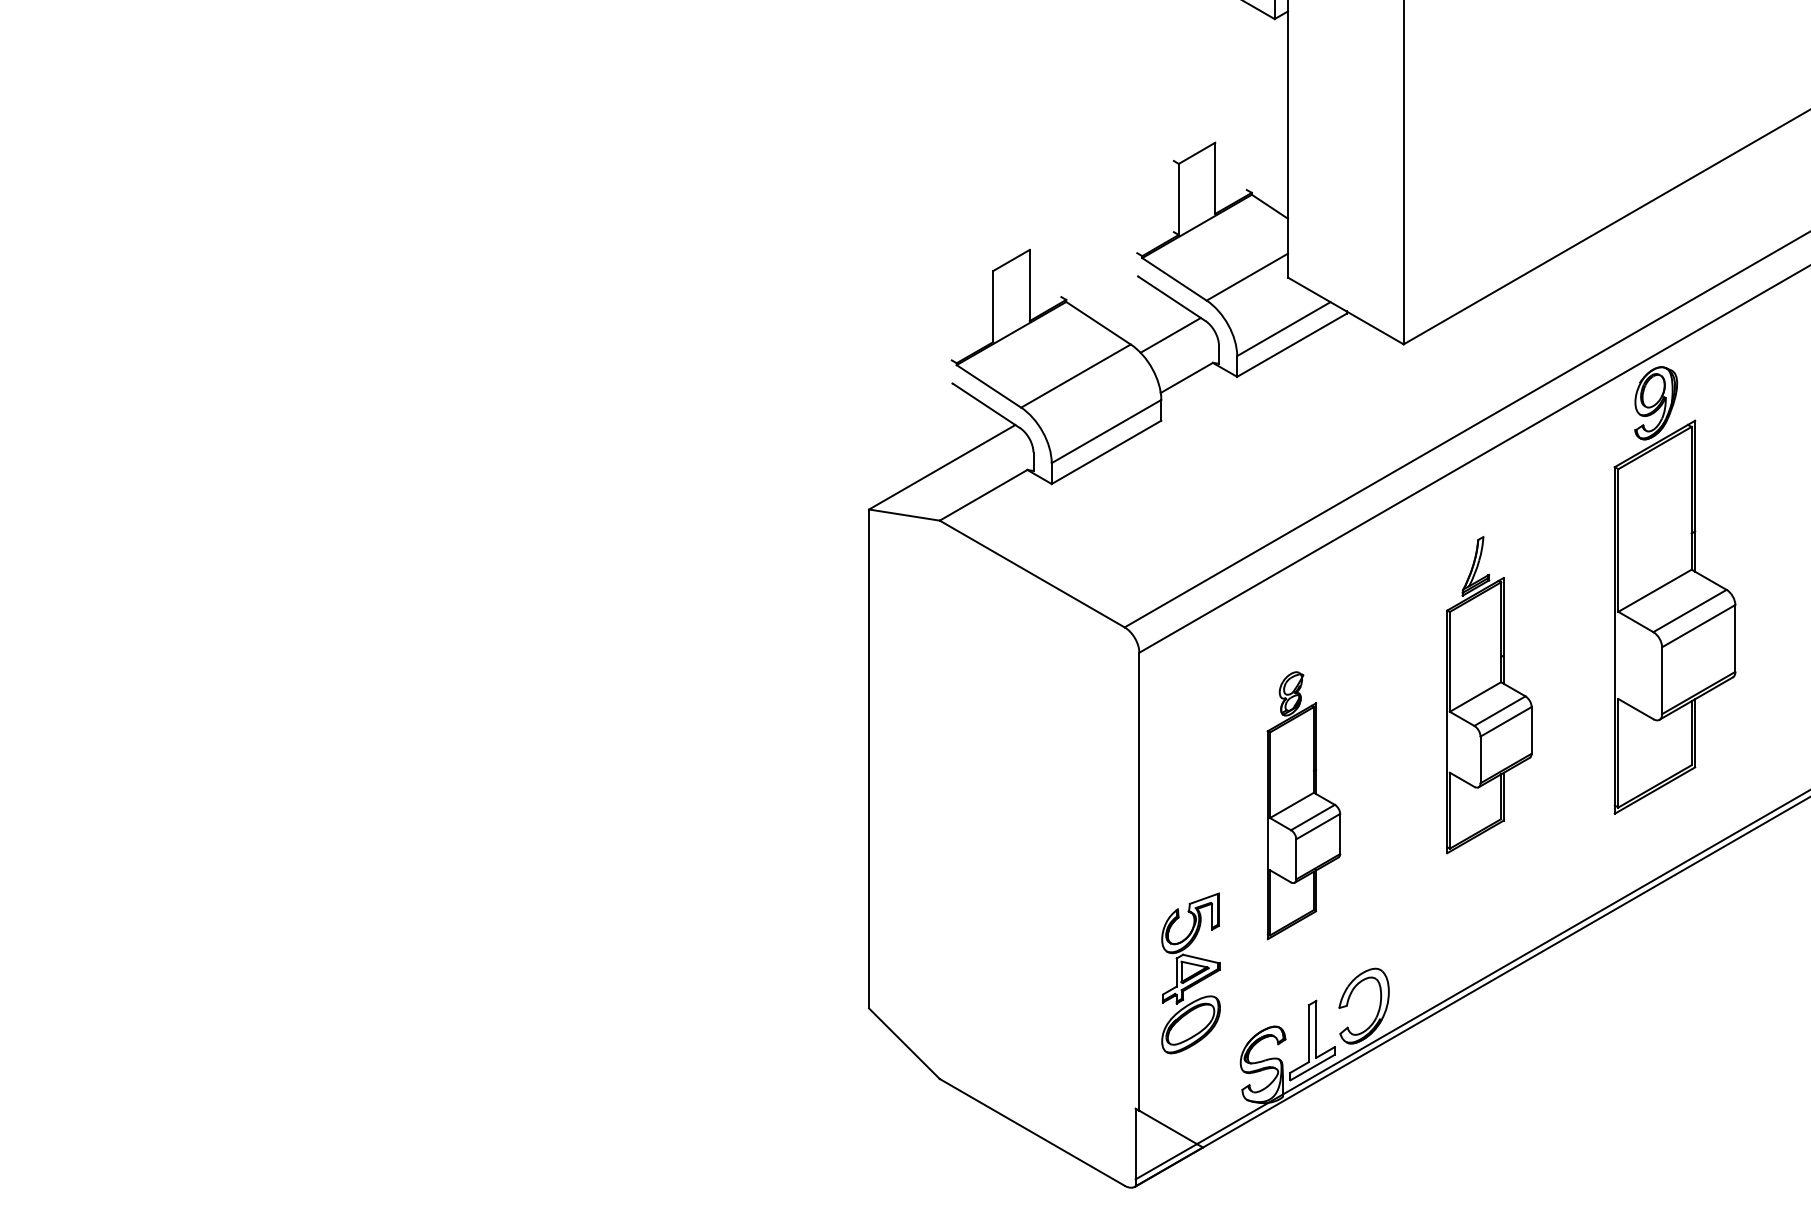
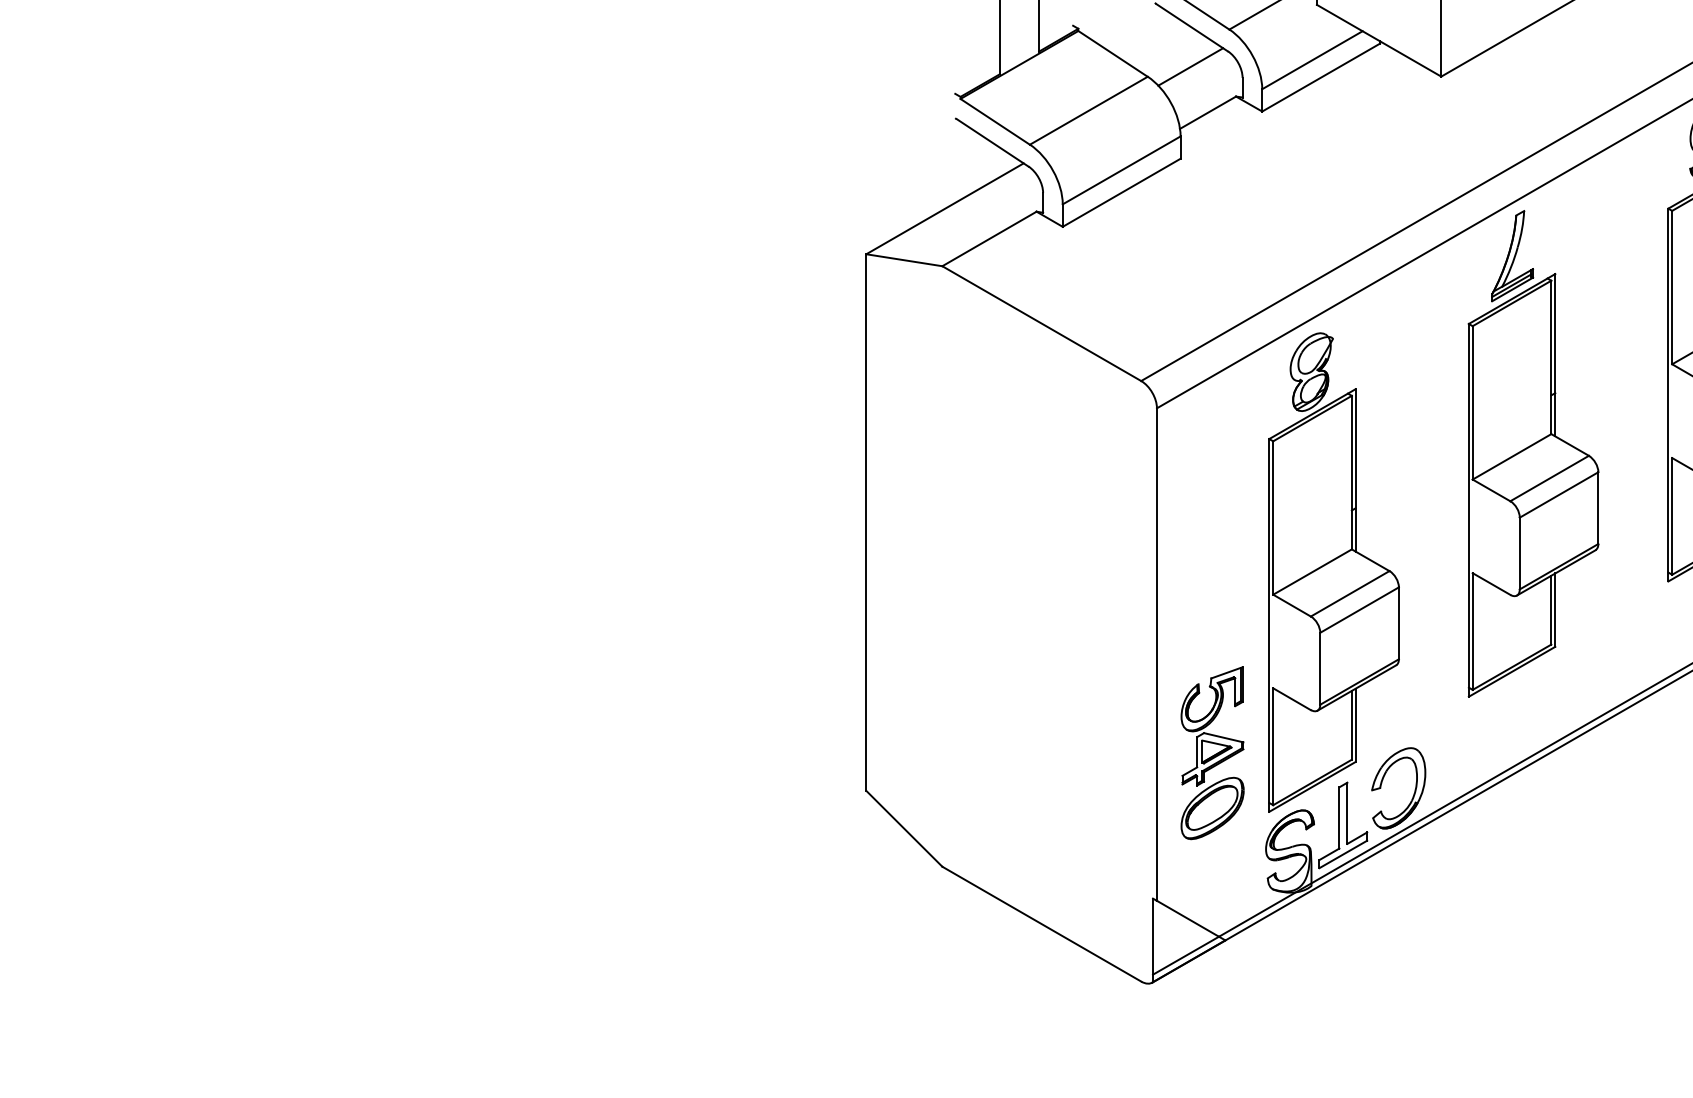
part: (1489, 694) -> (1533, 453), size x1.43
part: (1303, 805) -> (1333, 572), size x1.67

